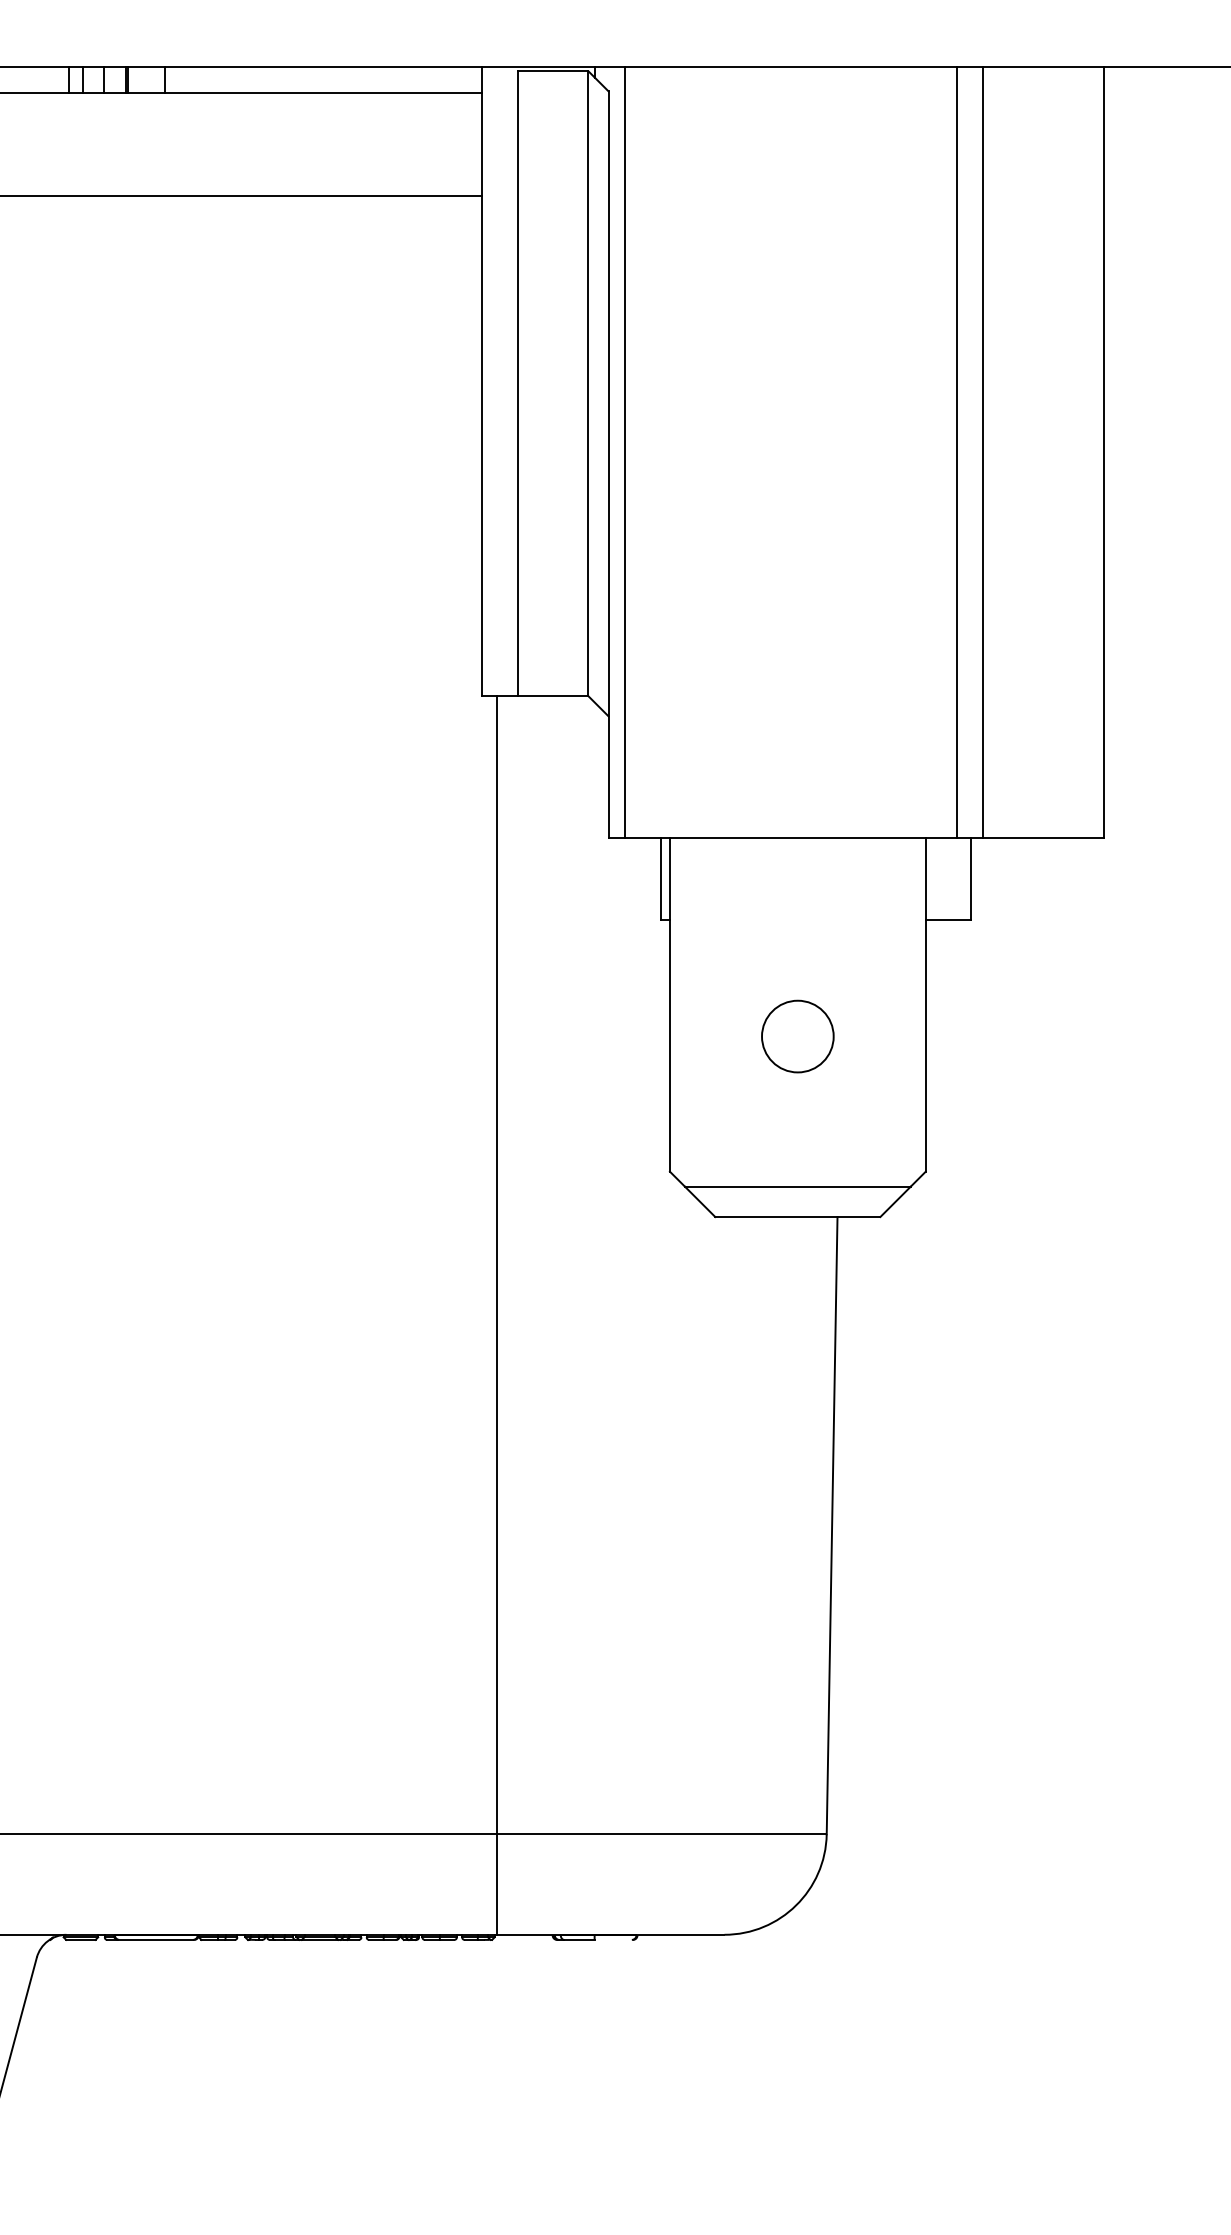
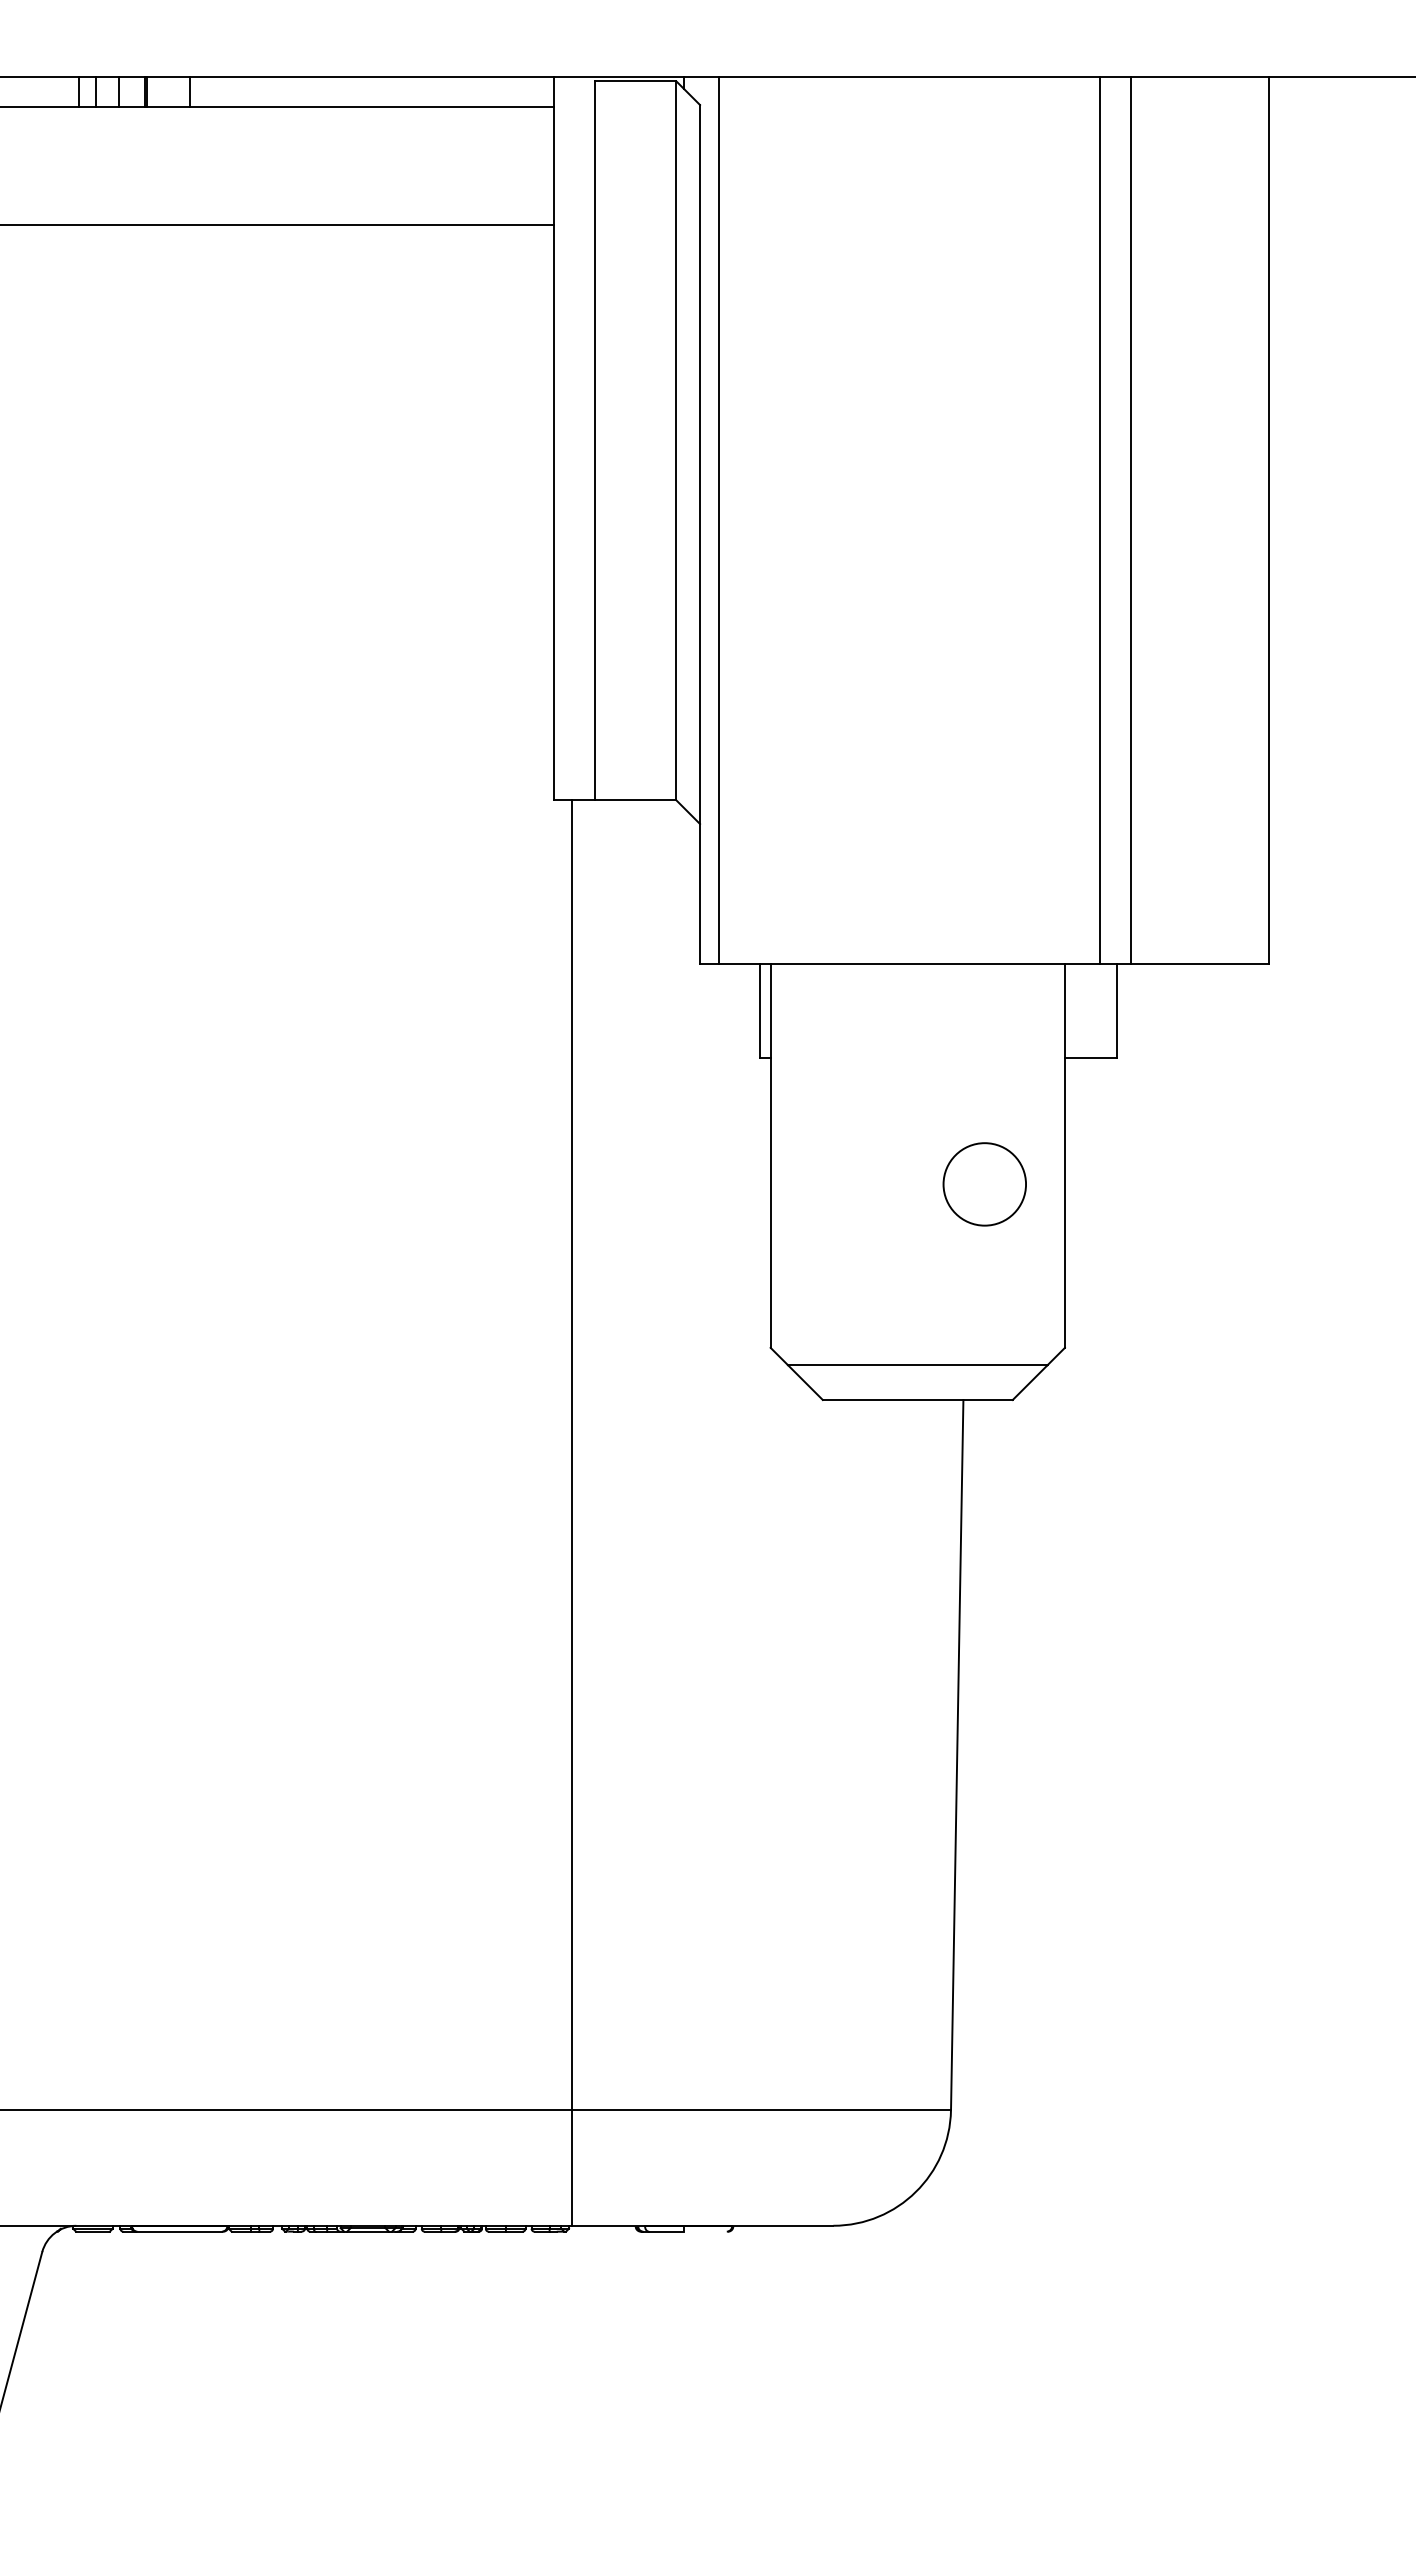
circle: (797, 1036) -> (984, 1184), moved

